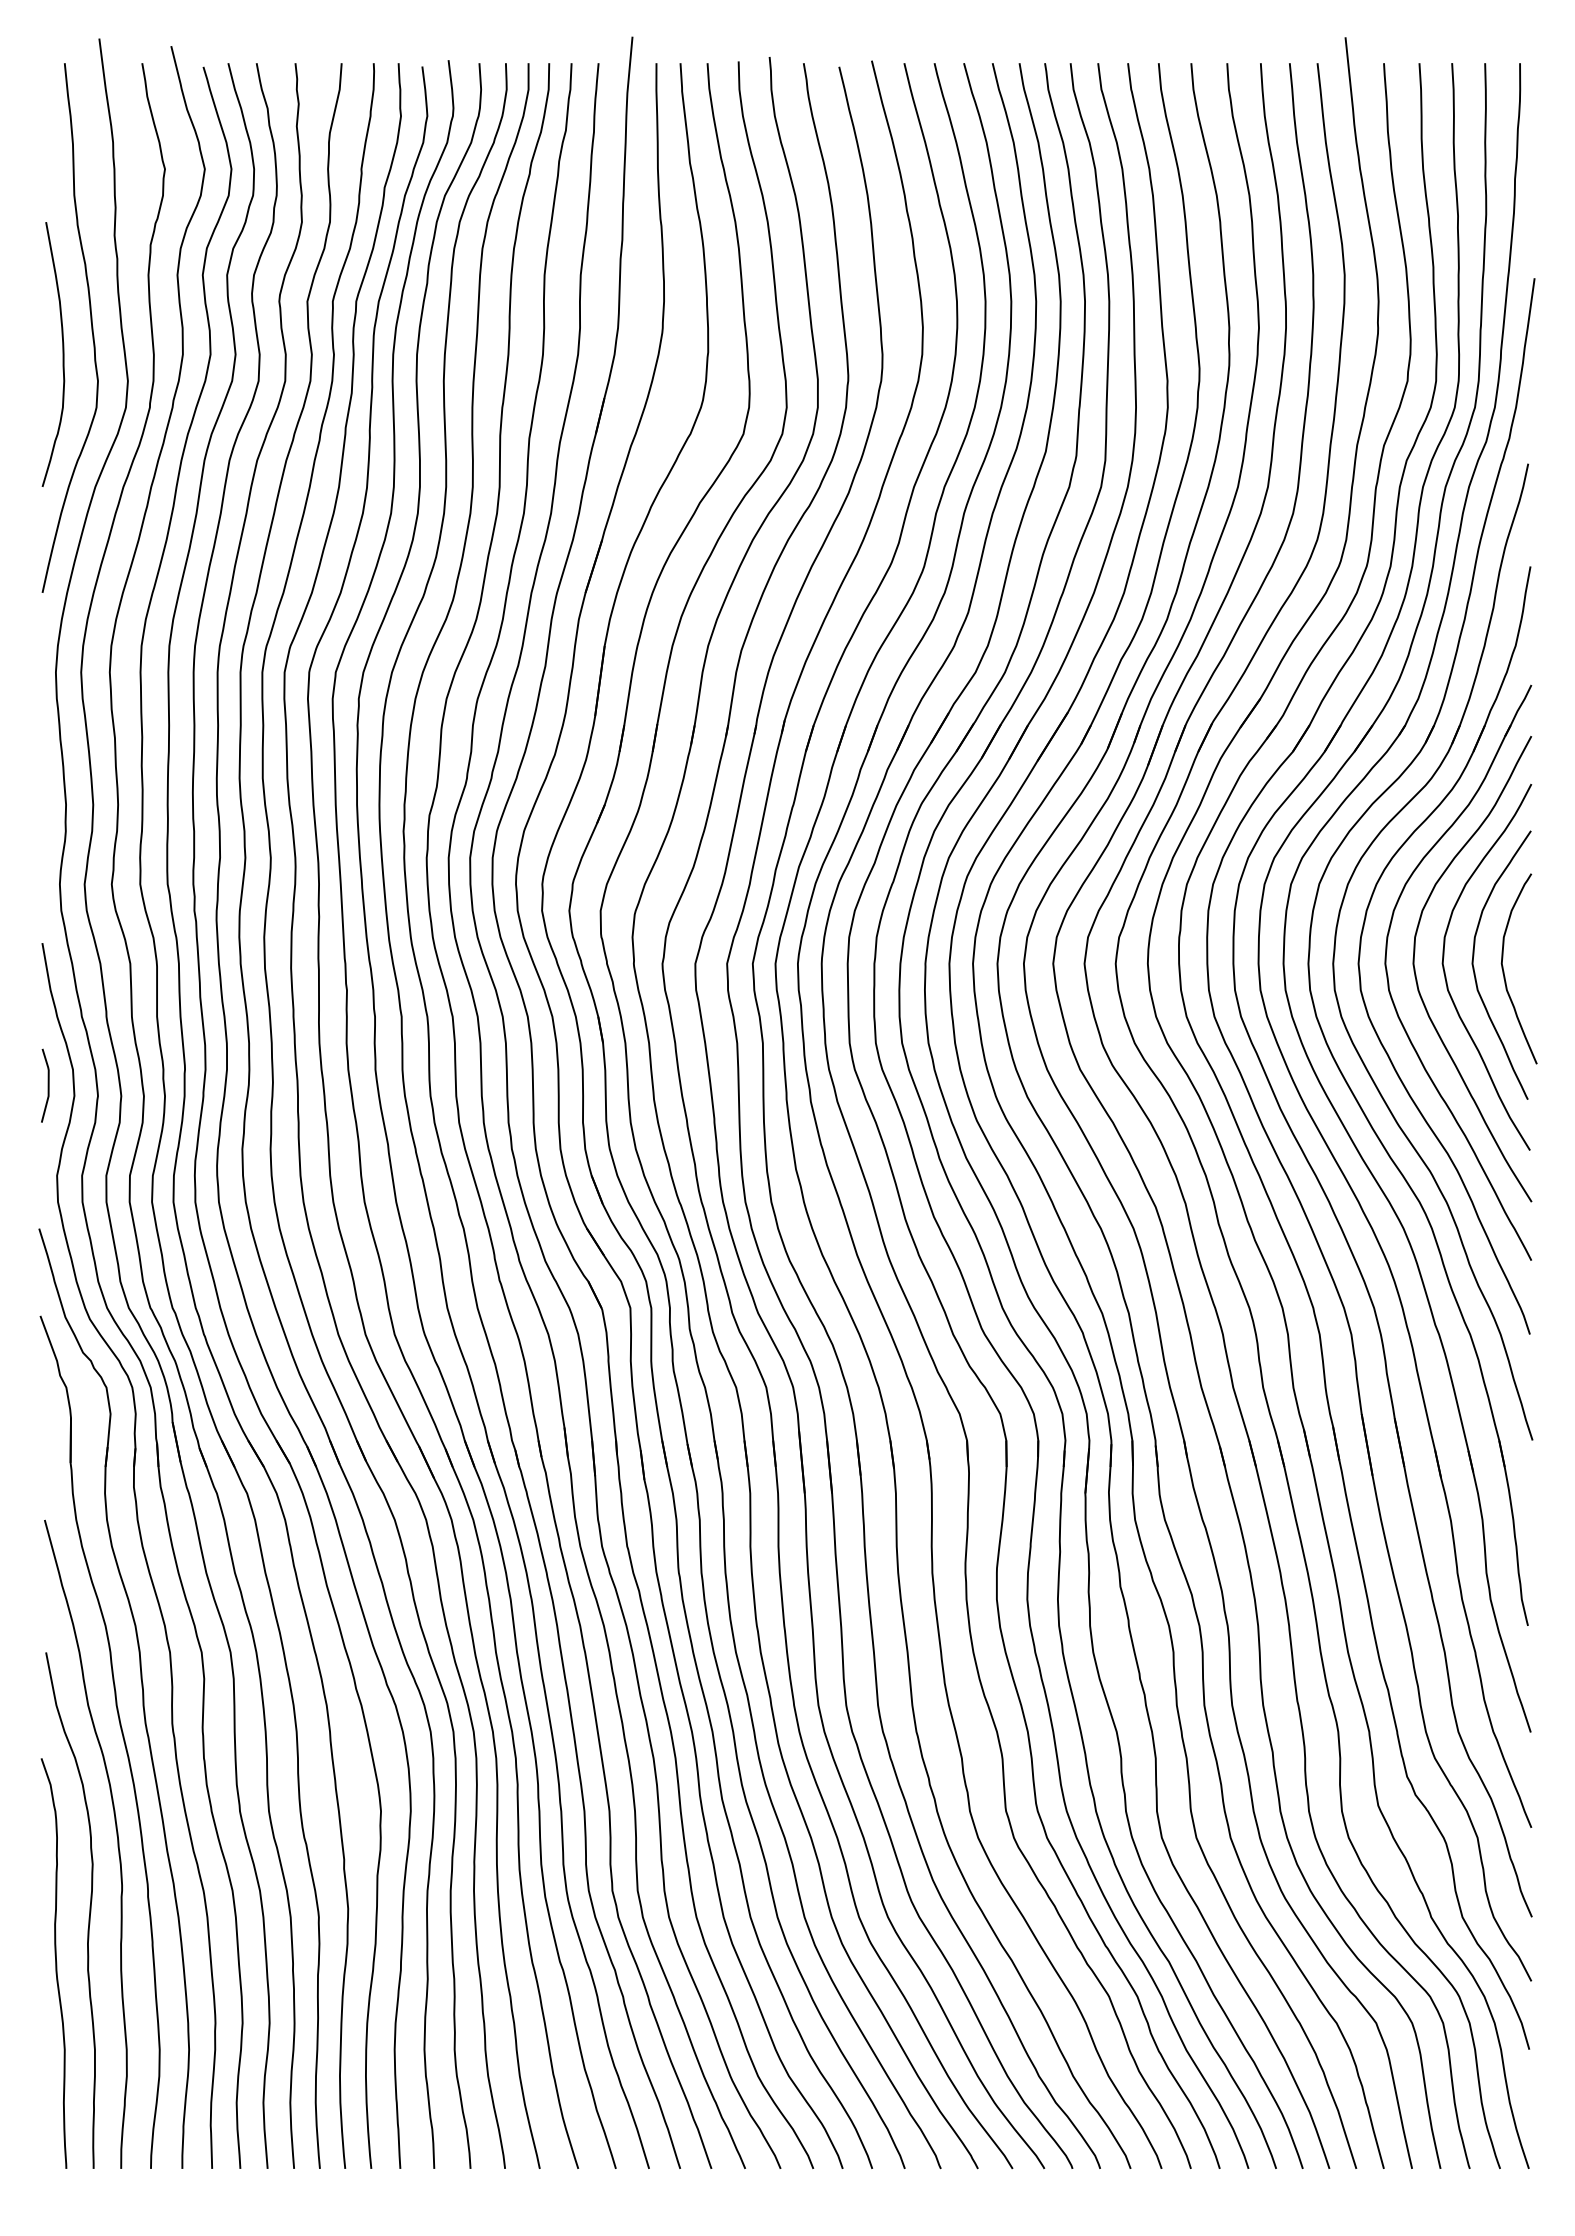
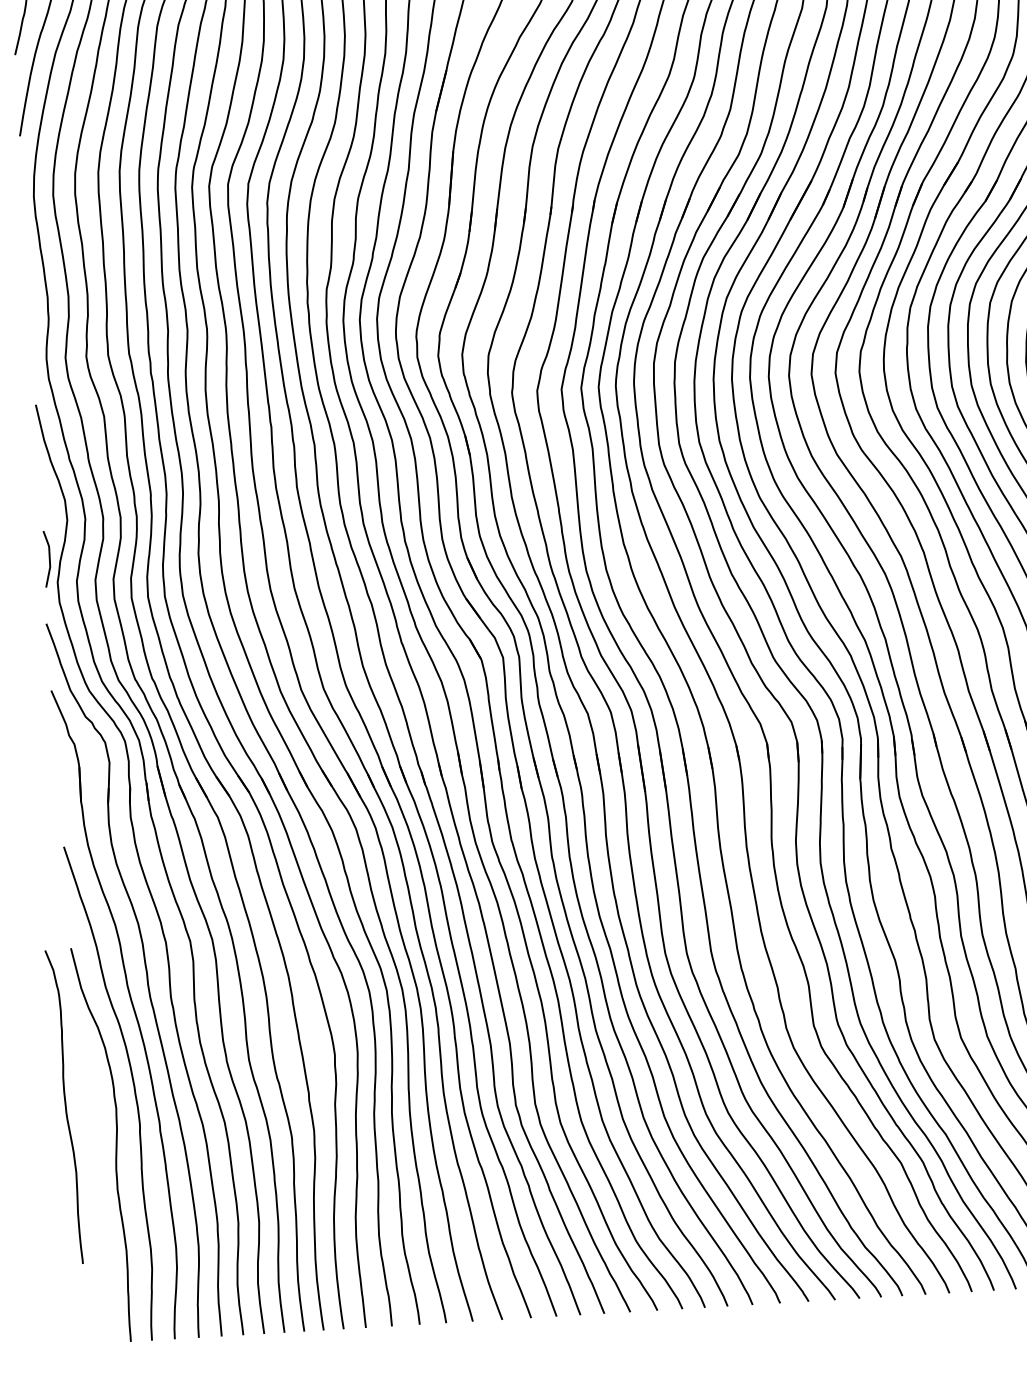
line: (47, 1085) -> (48, 558), moved
curve: (55, 1963) -> (65, 1107), moved

